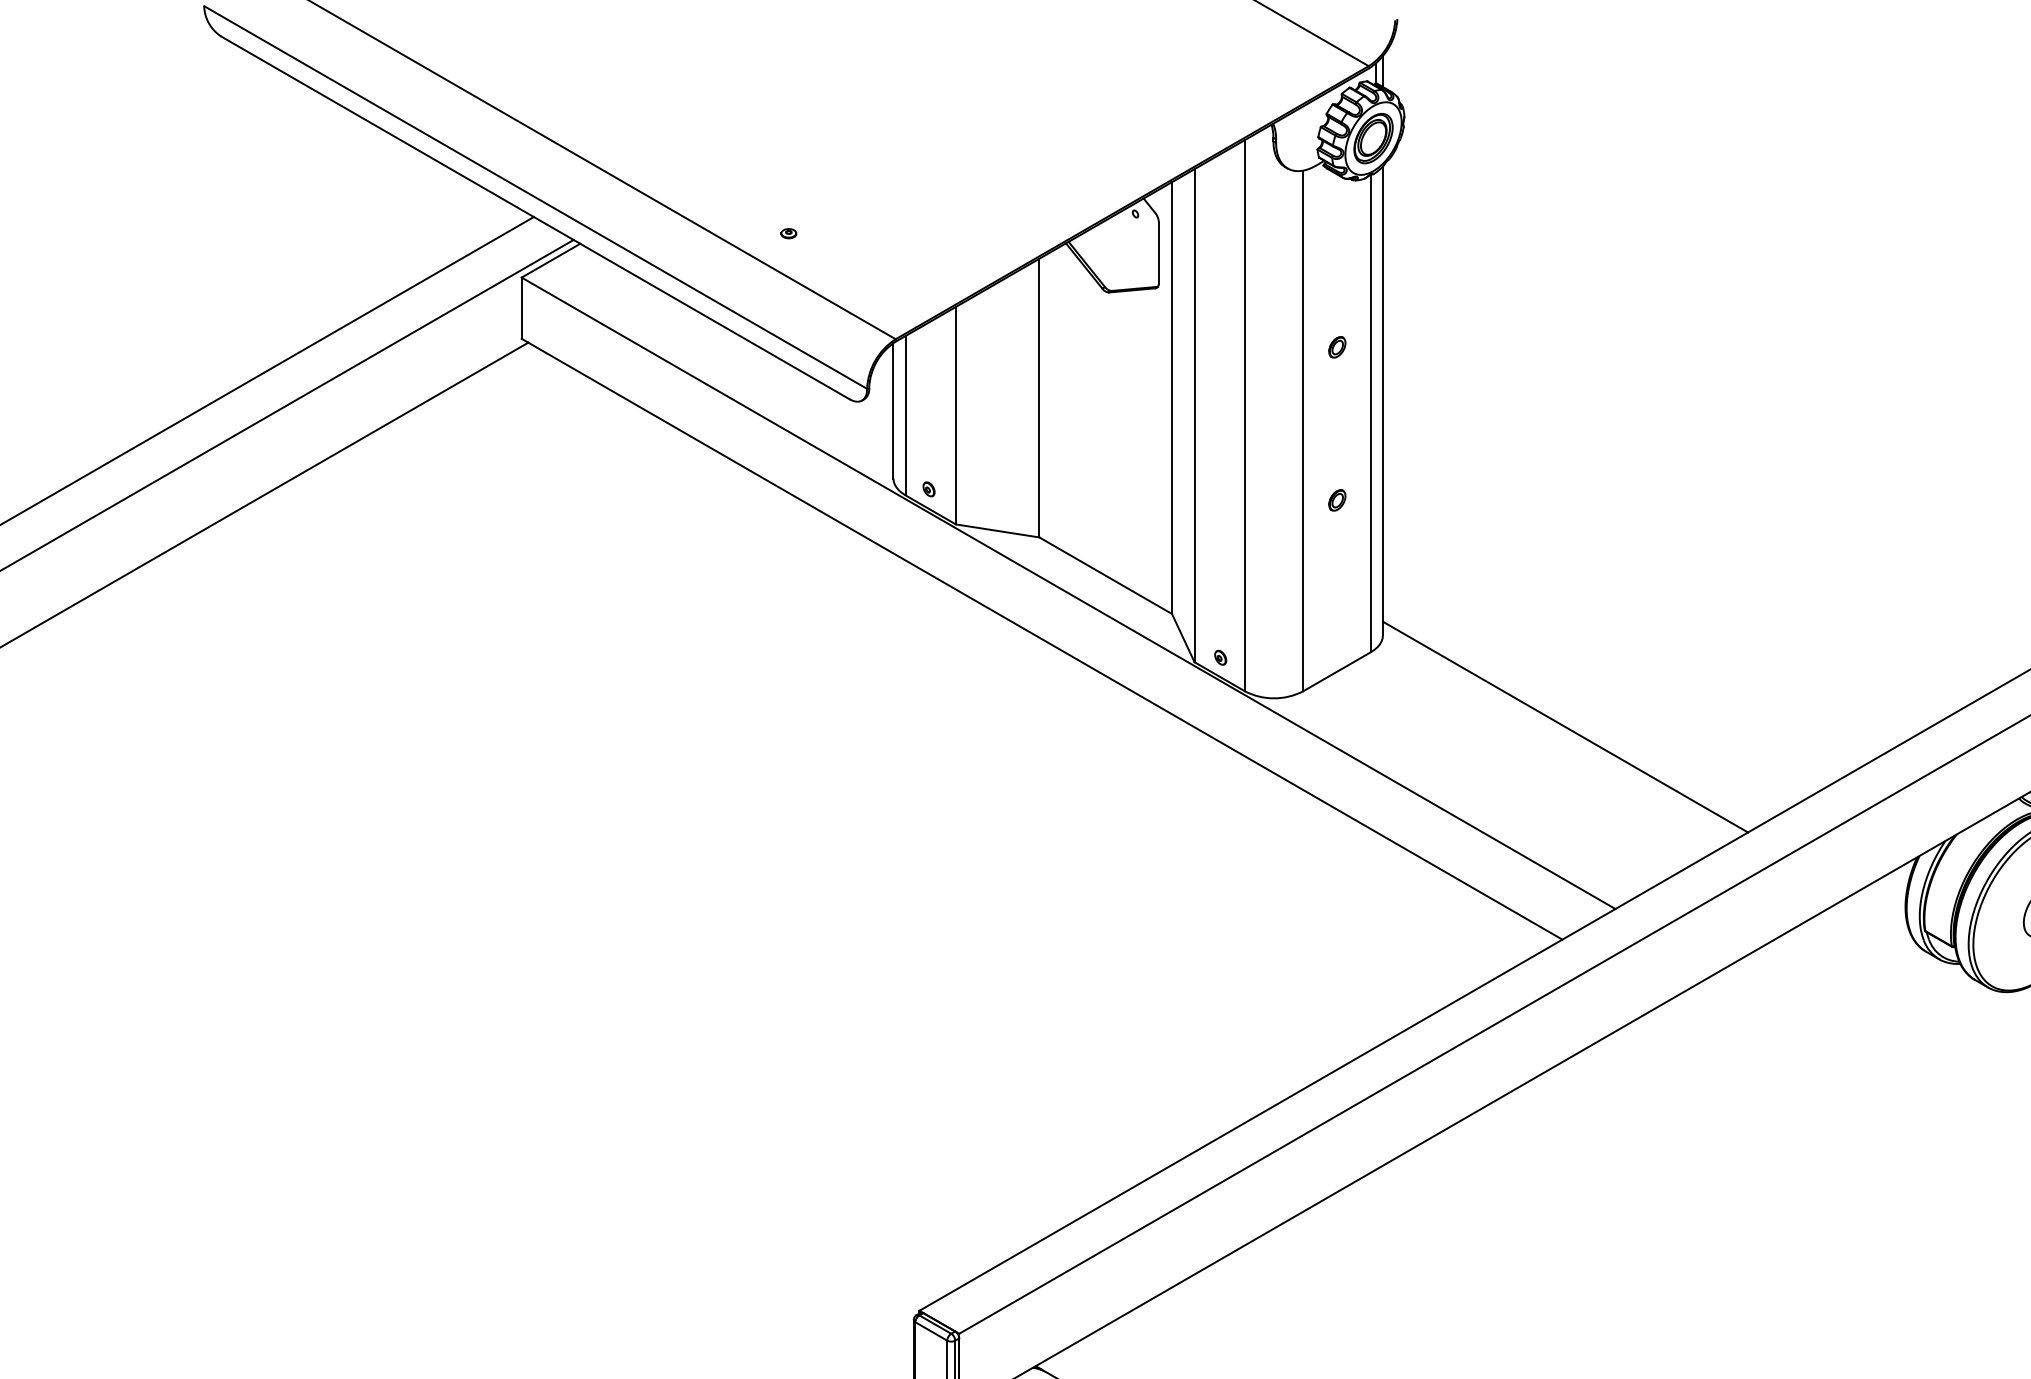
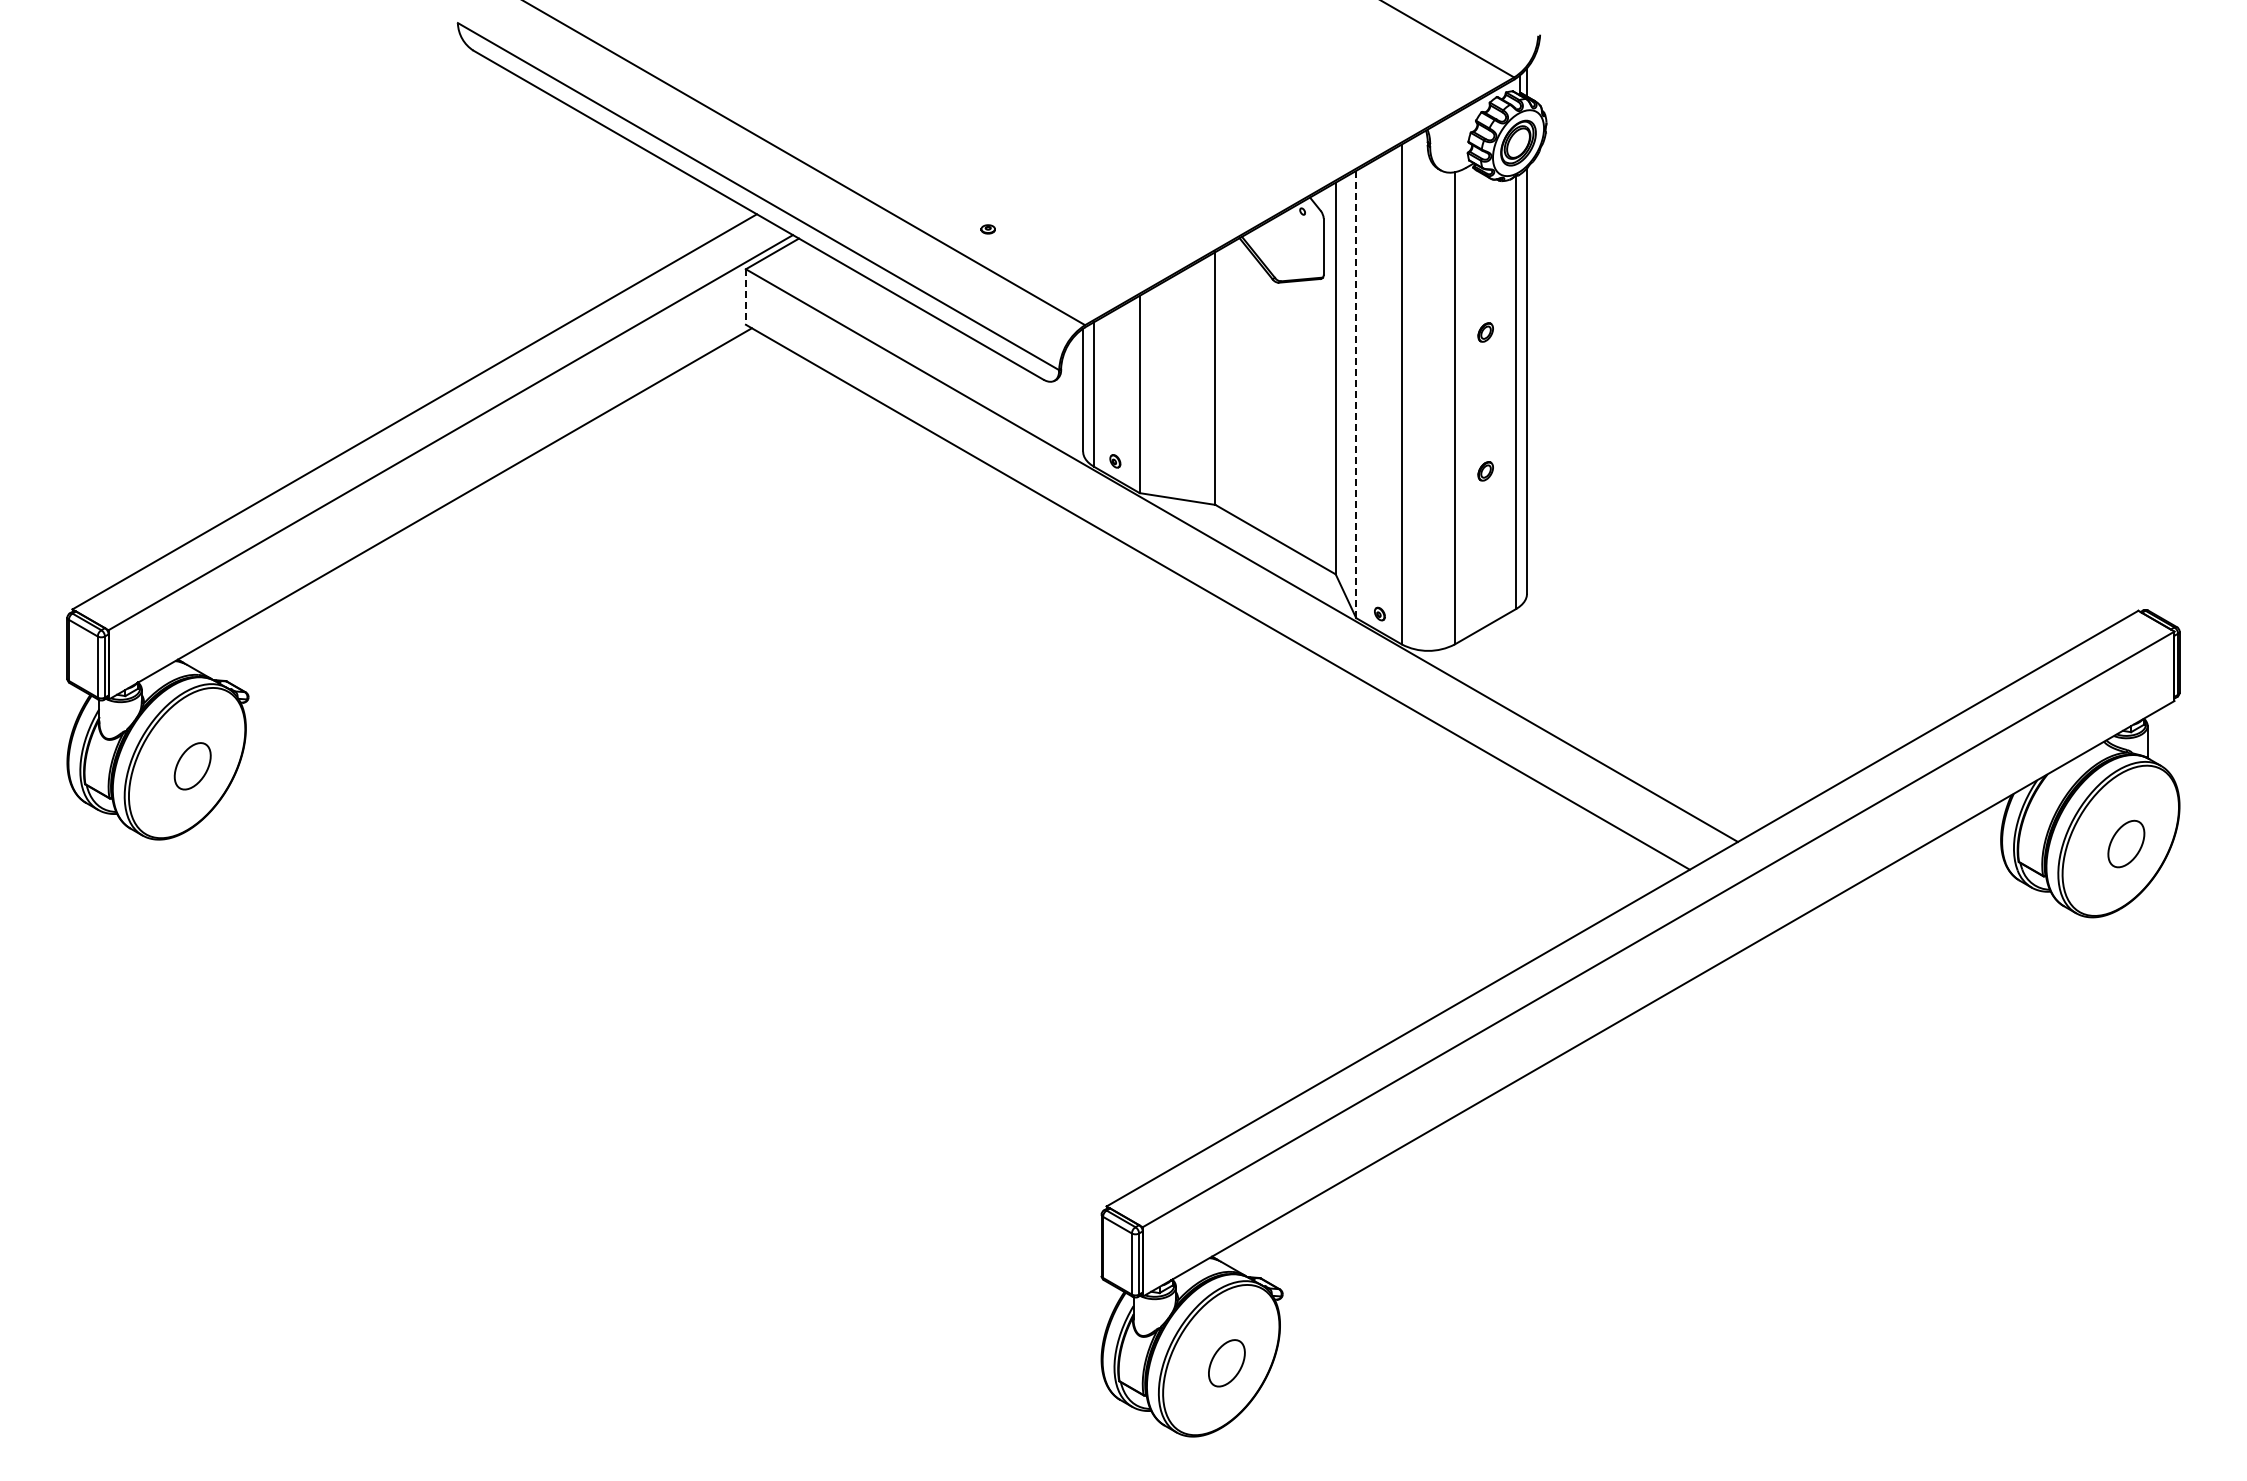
line: (521, 308) -> (745, 297), solid -> dashed
line: (1194, 415) -> (1356, 394), solid -> dashed
line: (1565, 726) -> (1692, 676), removed

